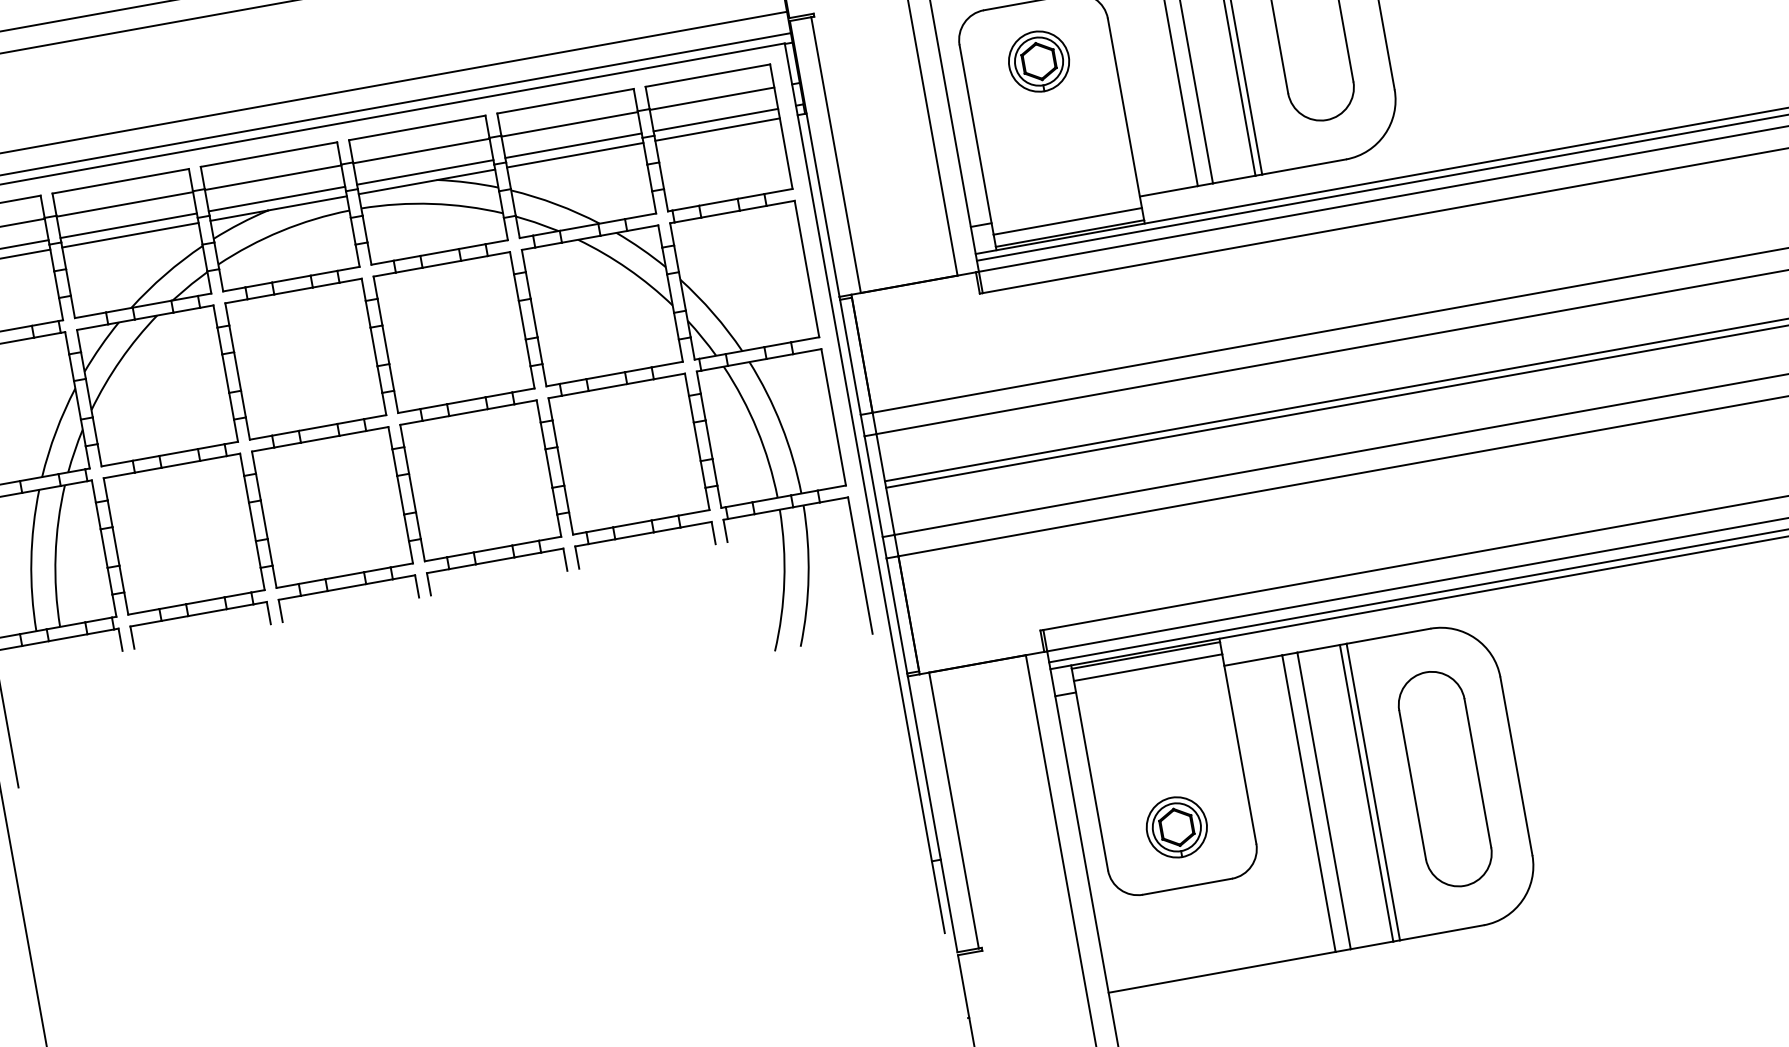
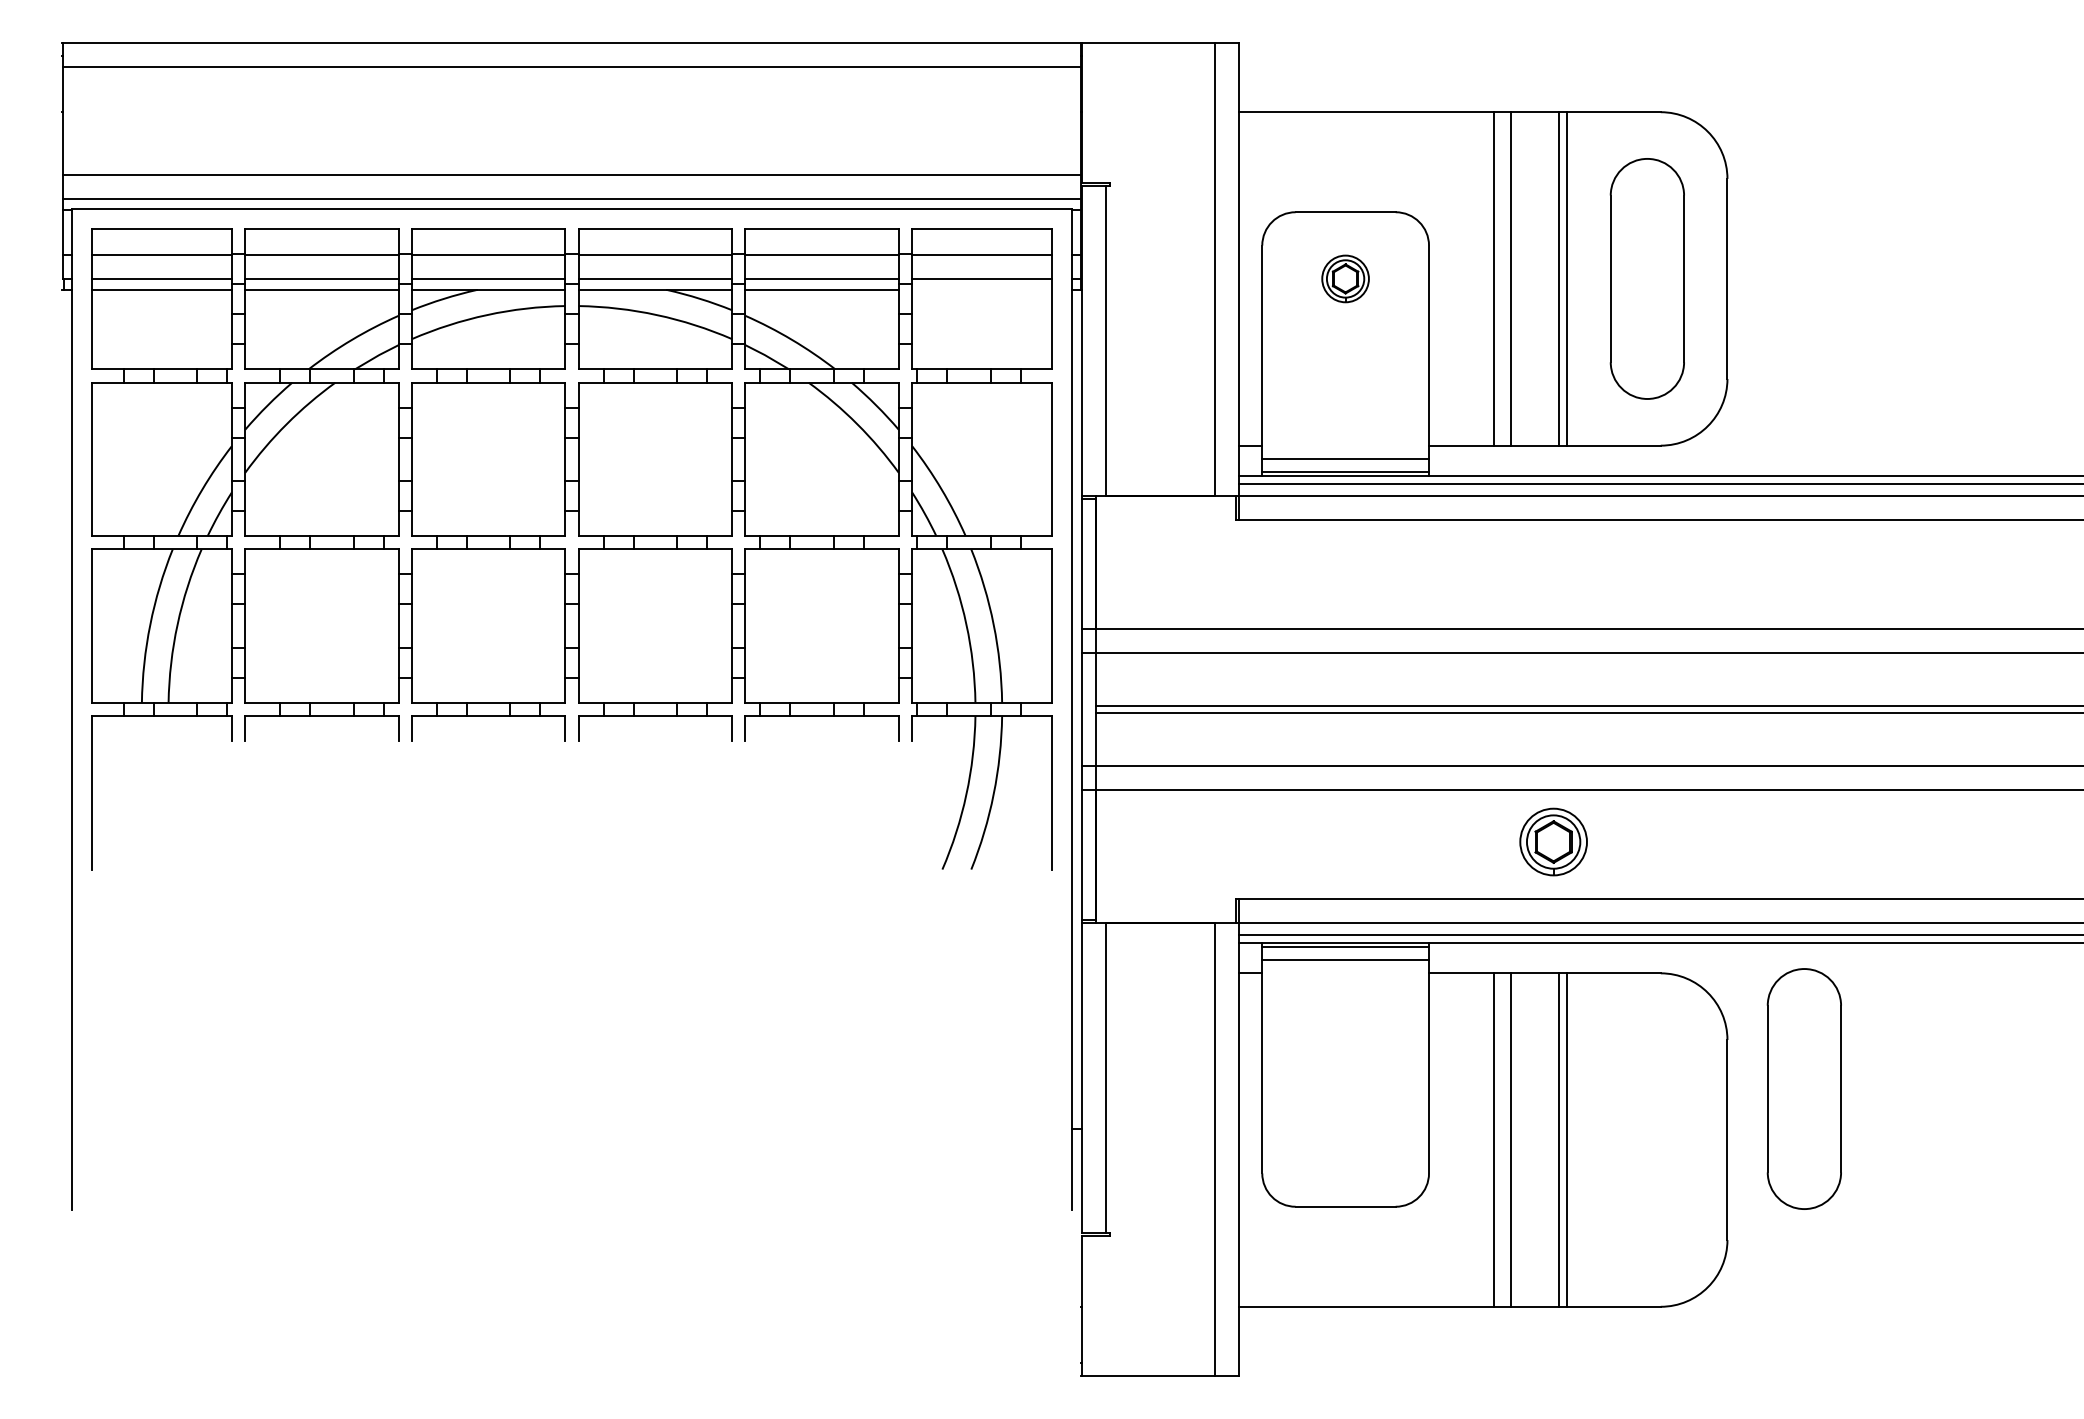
part: (1038, 61) -> (1345, 278), size x0.7
line: (717, 129) -> (982, 290), removed
part: (1444, 778) -> (1803, 1088), moved
part: (1176, 826) -> (1553, 841), moved

